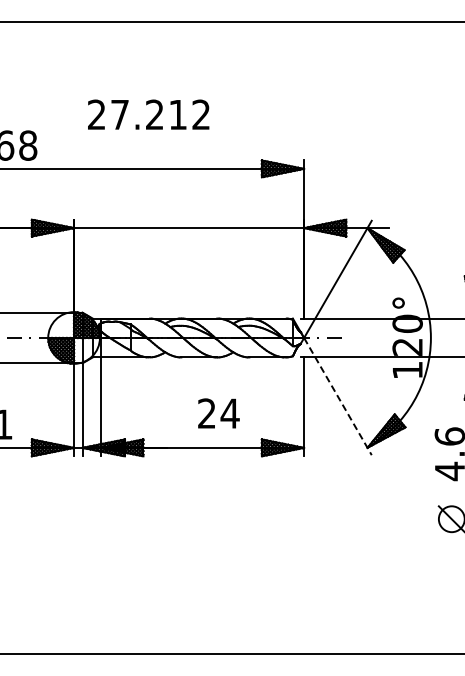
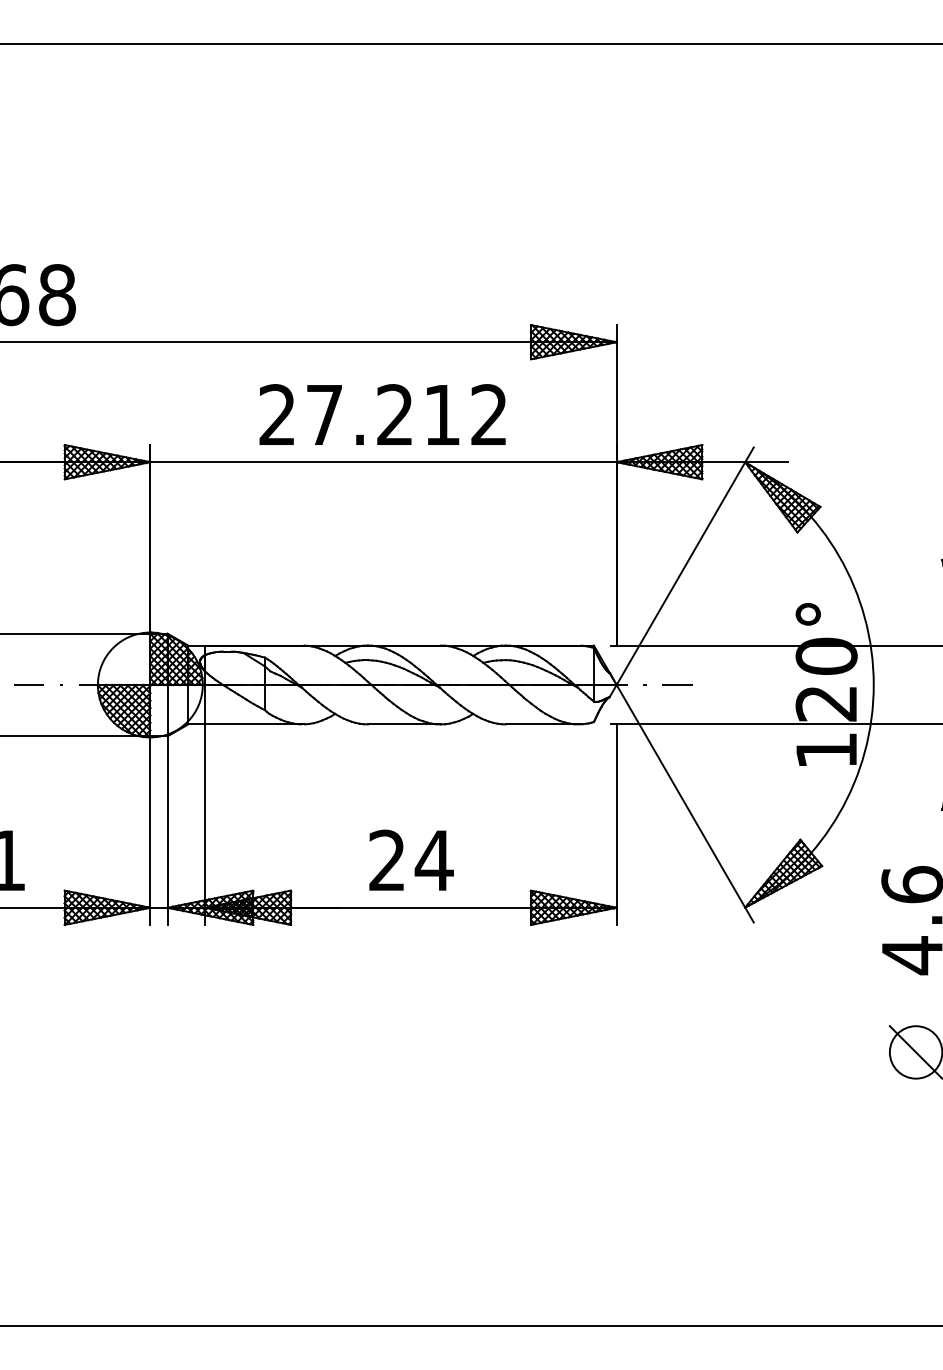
text: (148, 114) -> (382, 414), moved
line: (337, 396) -> (684, 803), dashed -> solid
text: (218, 413) -> (410, 860), moved

